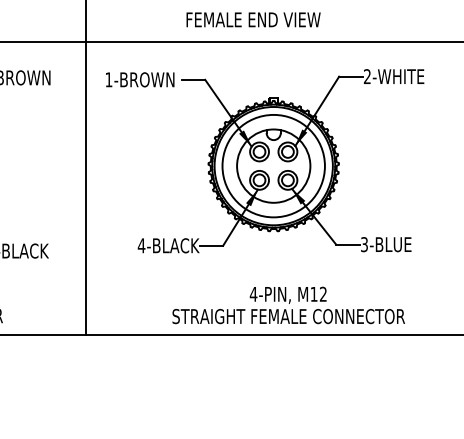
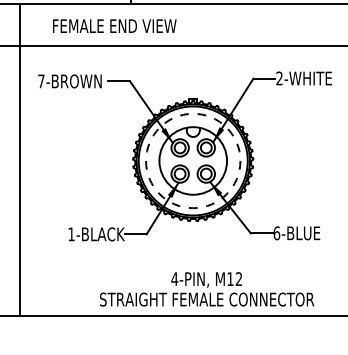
text: (253, 19) -> (114, 25), moved
text: (108, 79) -> (40, 81), 1-BROWN -> 7-BROWN
circle: (273, 165) -> (193, 160), solid -> dashed
text: (364, 244) -> (276, 233), 3-BLUE -> 6-BLUE
text: (141, 245) -> (71, 234), 4-BLACK -> 1-BLACK

